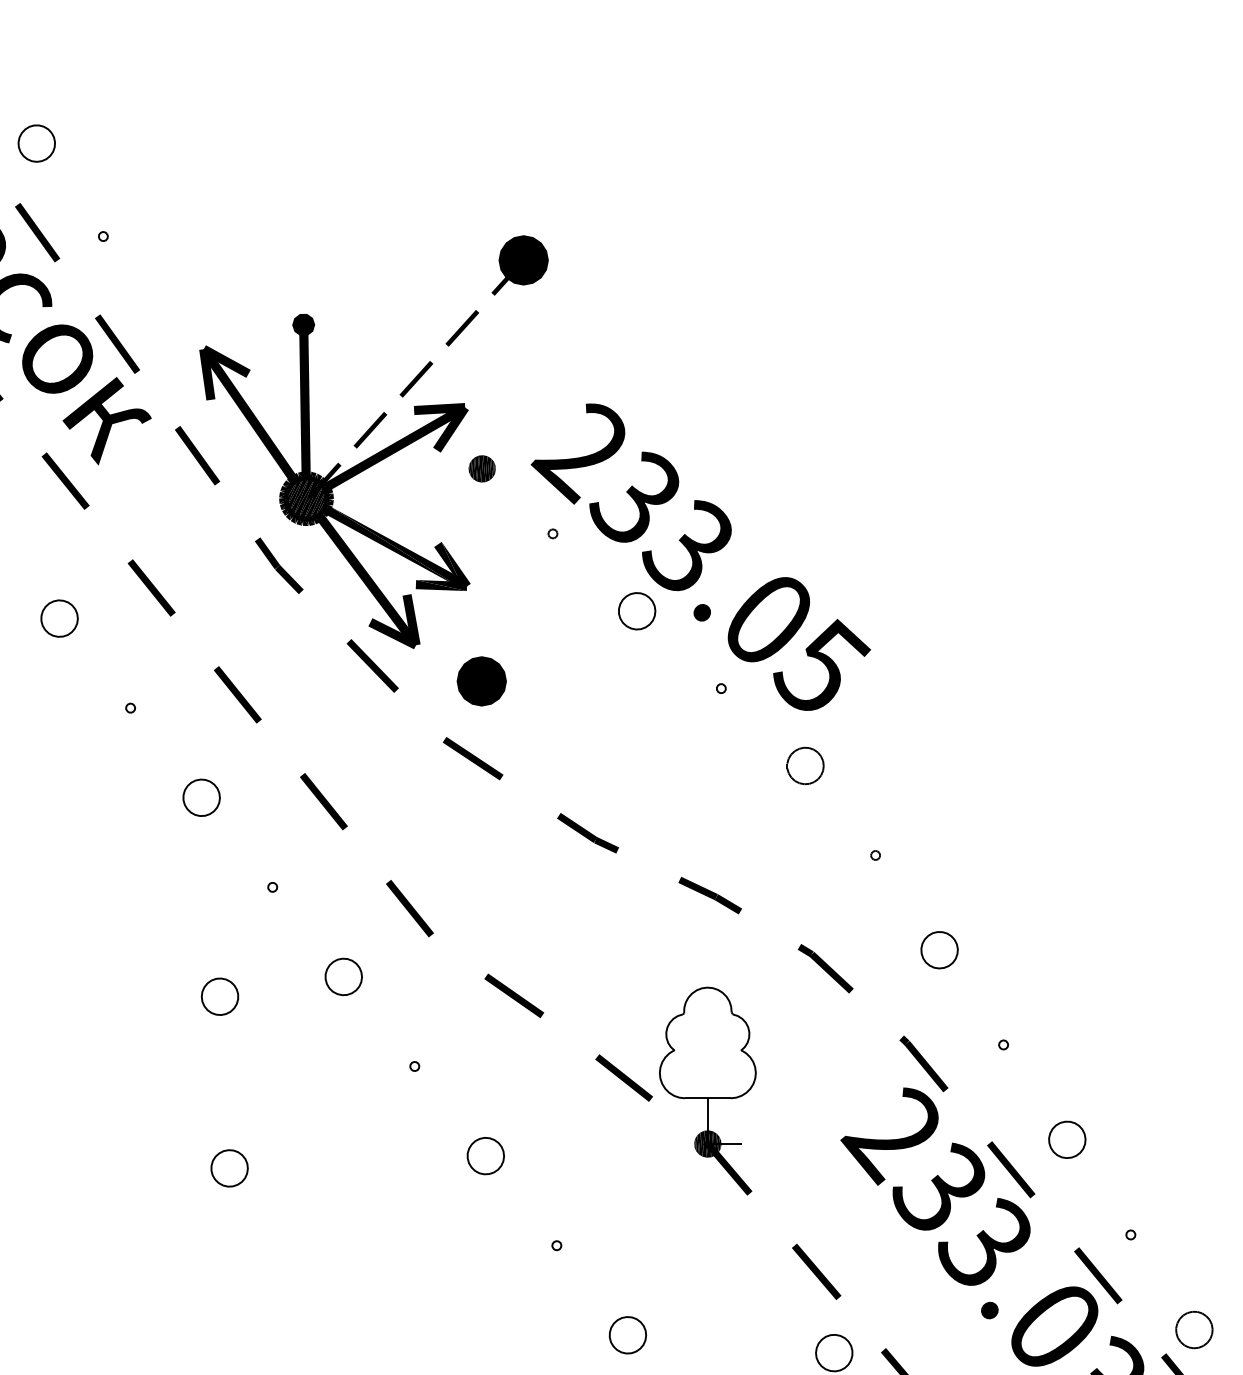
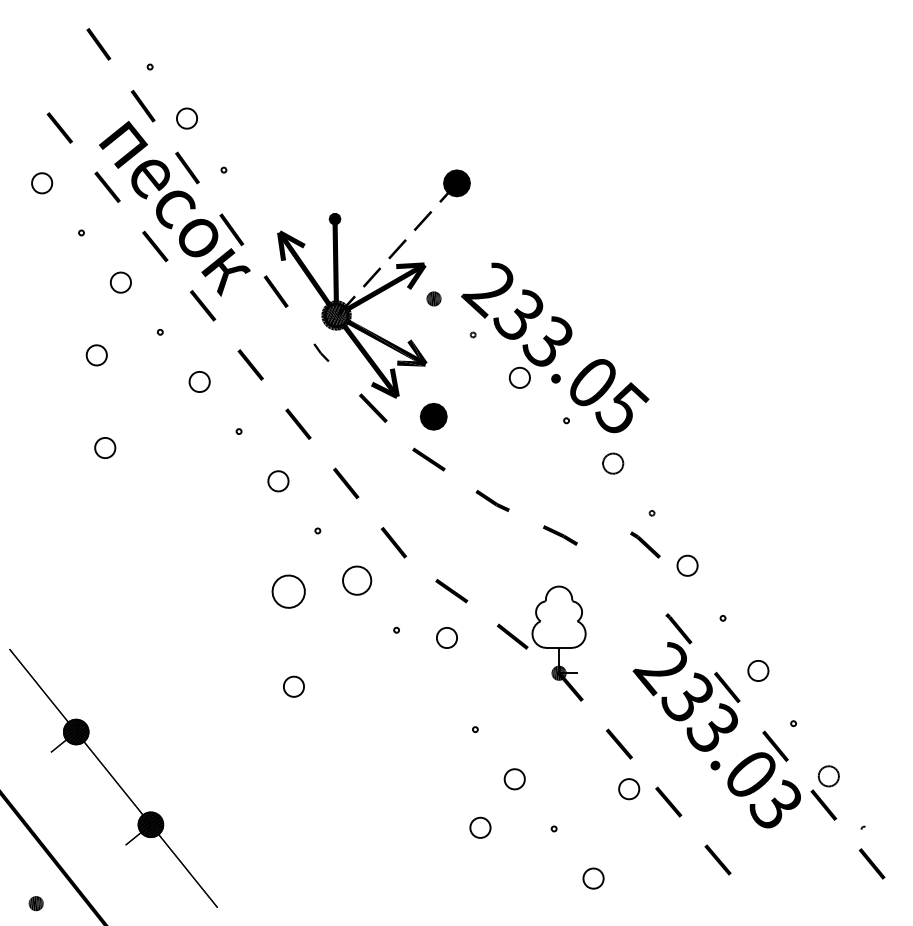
part: (279, 565) -> (321, 352), size x0.6
part: (825, 967) -> (645, 544), moved
part: (344, 976) -> (357, 580), size x1.4
part: (219, 996) -> (288, 591), size x1.6
part: (484, 1155) -> (446, 637), moved

